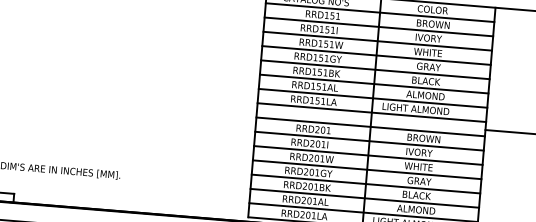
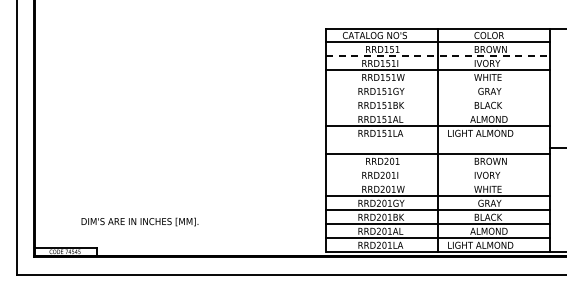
line: (379, 26) -> (438, 56), solid -> dashed
line: (375, 55) -> (437, 84), removed
line: (374, 69) -> (437, 98), removed
line: (373, 84) -> (437, 112), removed
line: (371, 112) -> (437, 140), removed
line: (368, 141) -> (437, 168), removed
line: (367, 155) -> (437, 182), removed

